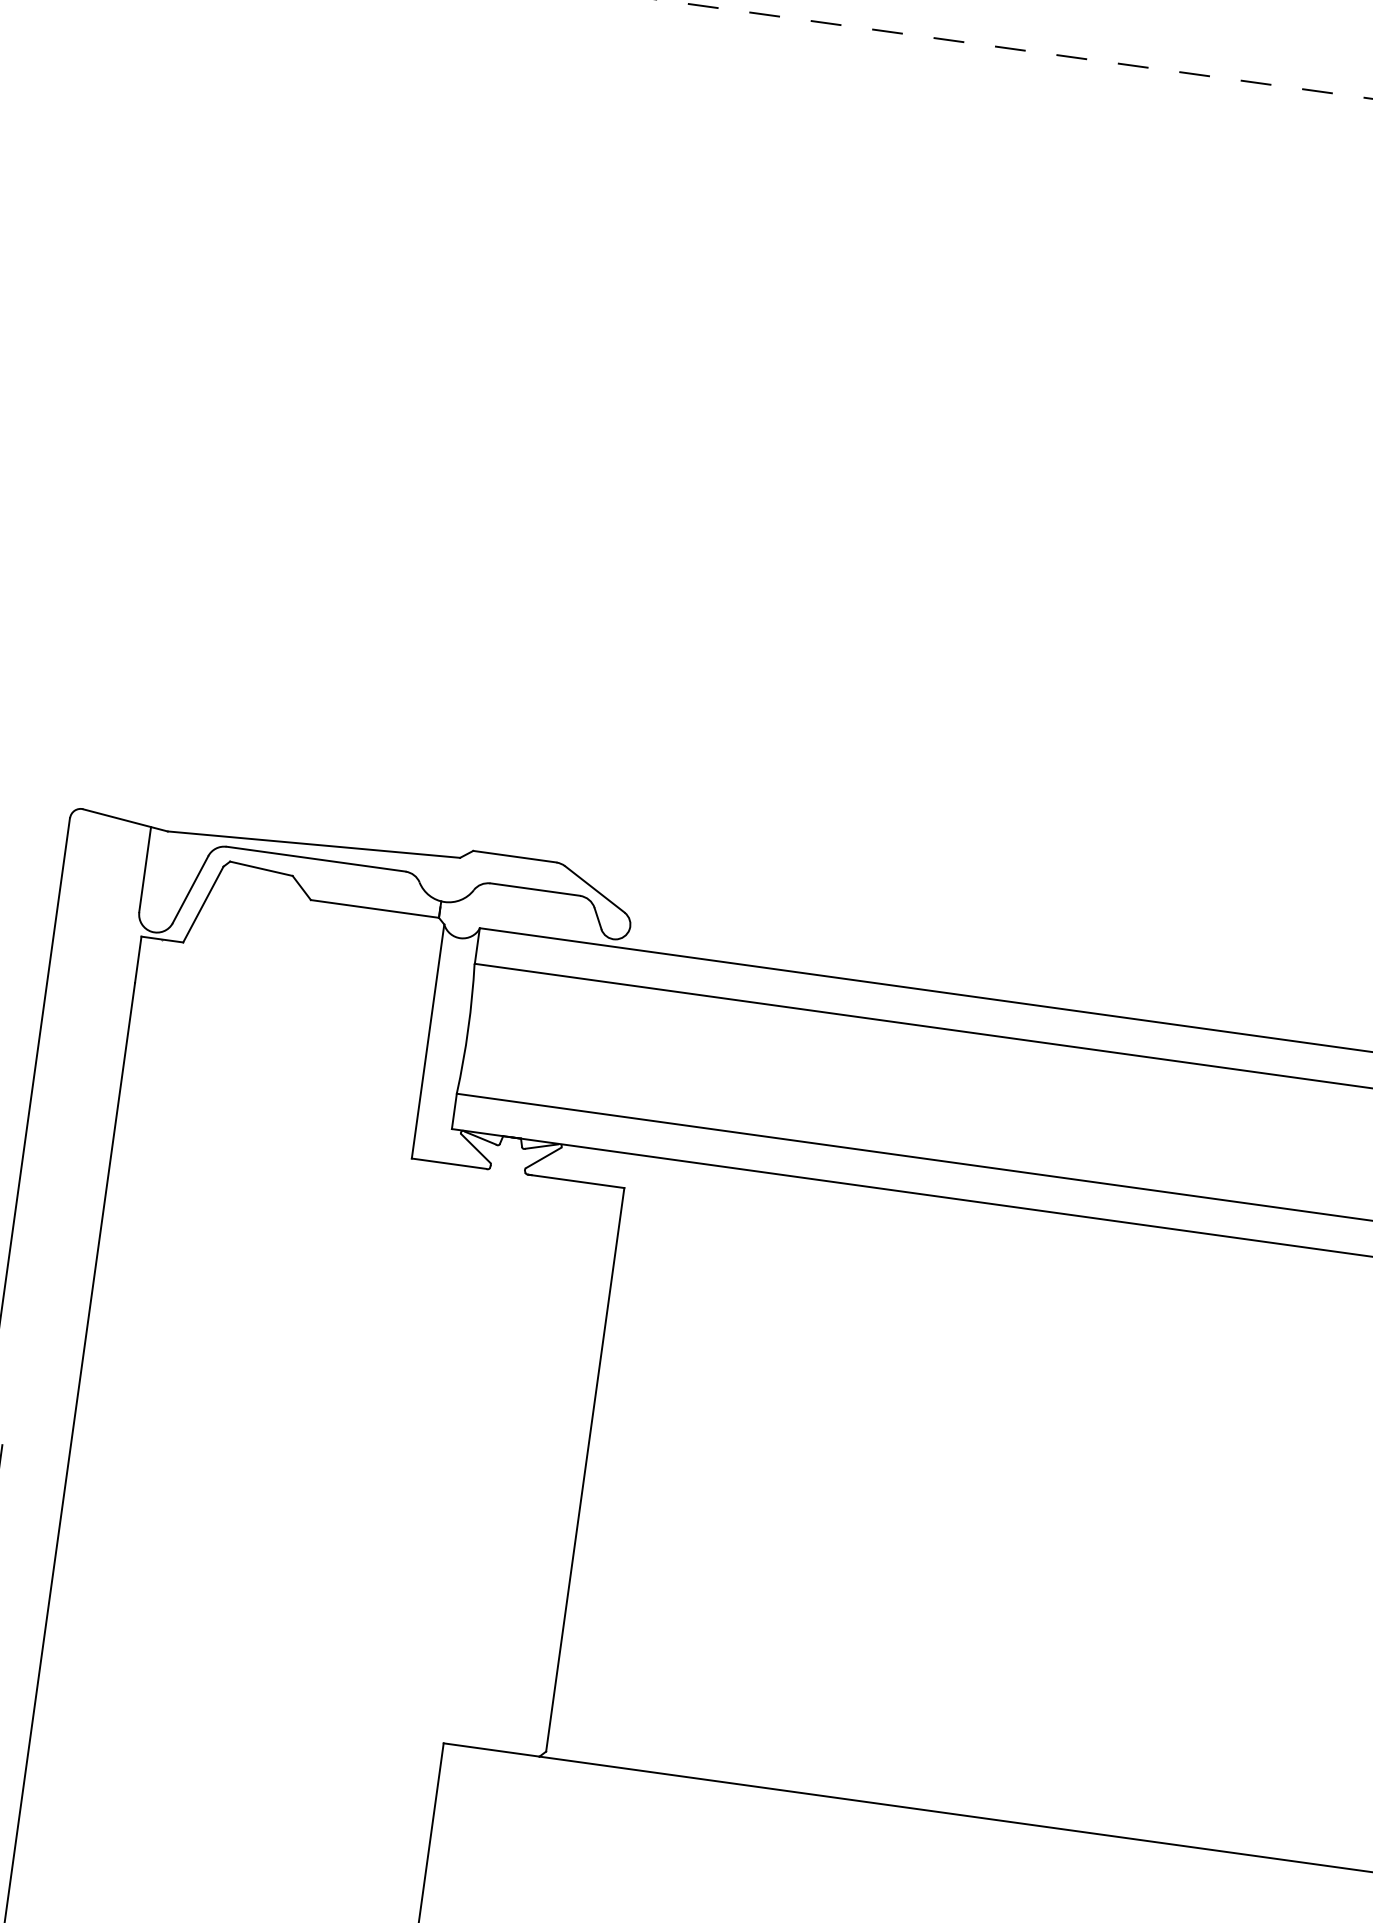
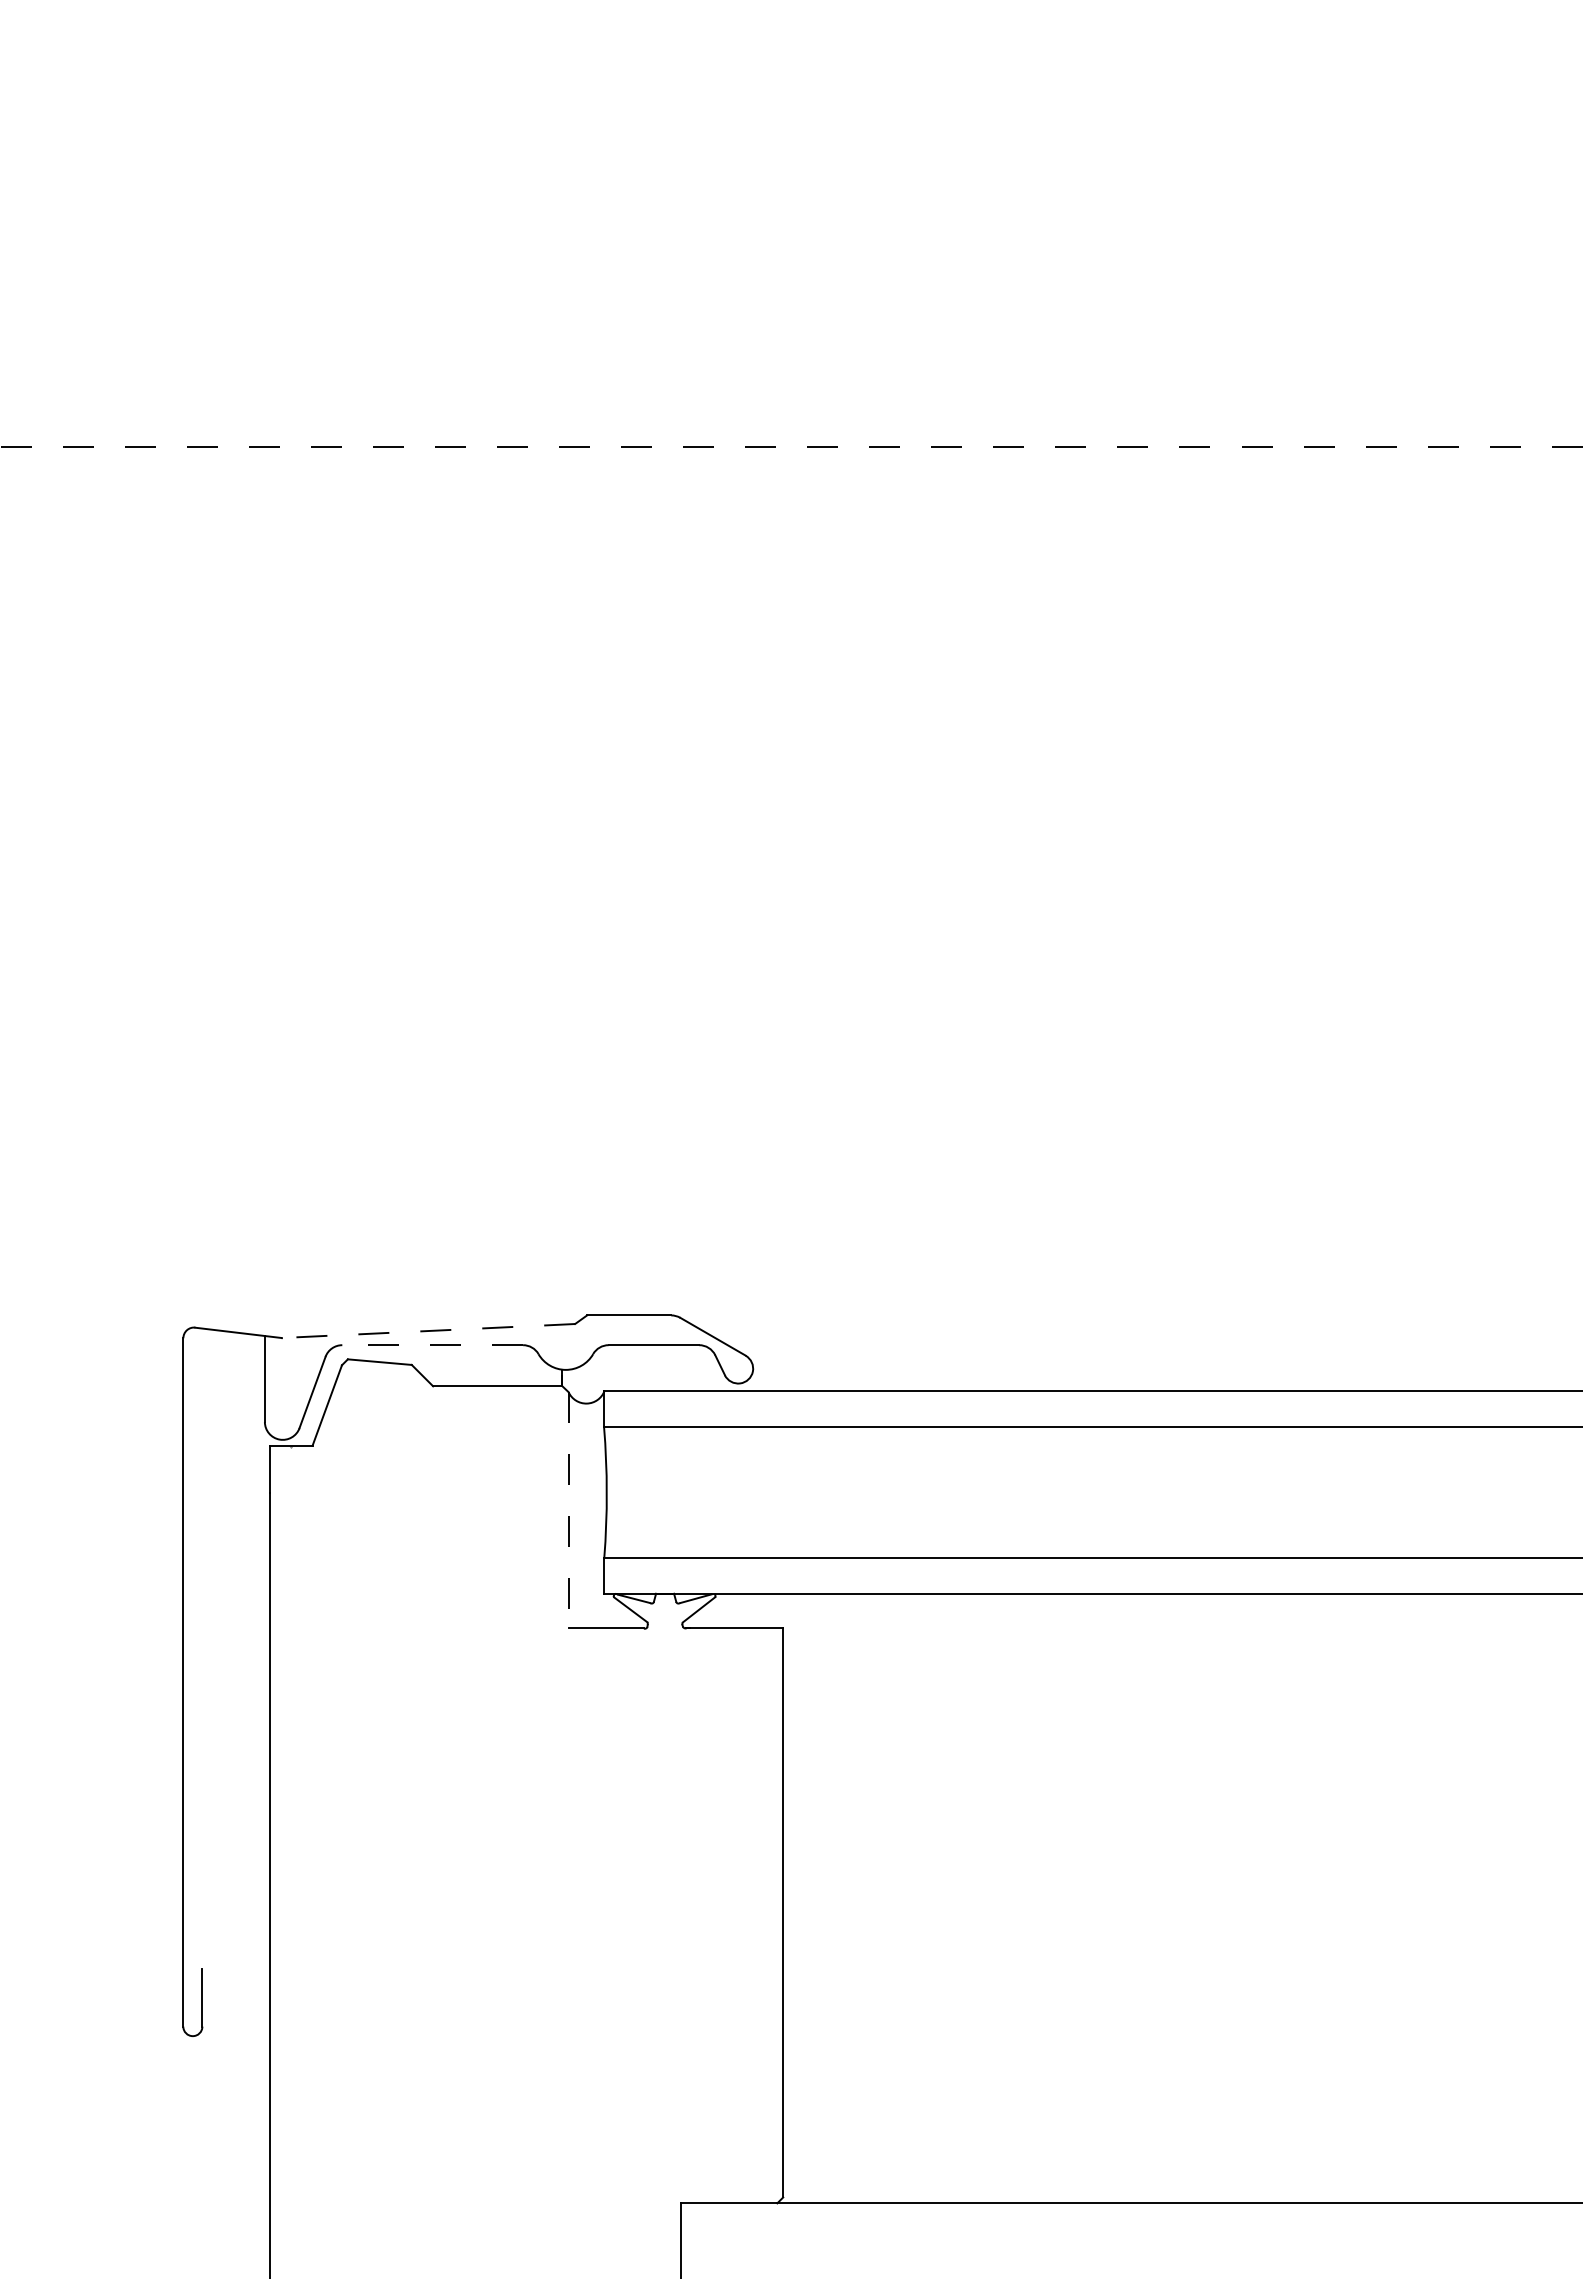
line: (313, 845) -> (428, 1331), solid -> dashed
line: (315, 859) -> (432, 1345), solid -> dashed
line: (427, 1041) -> (568, 1510), solid -> dashed

